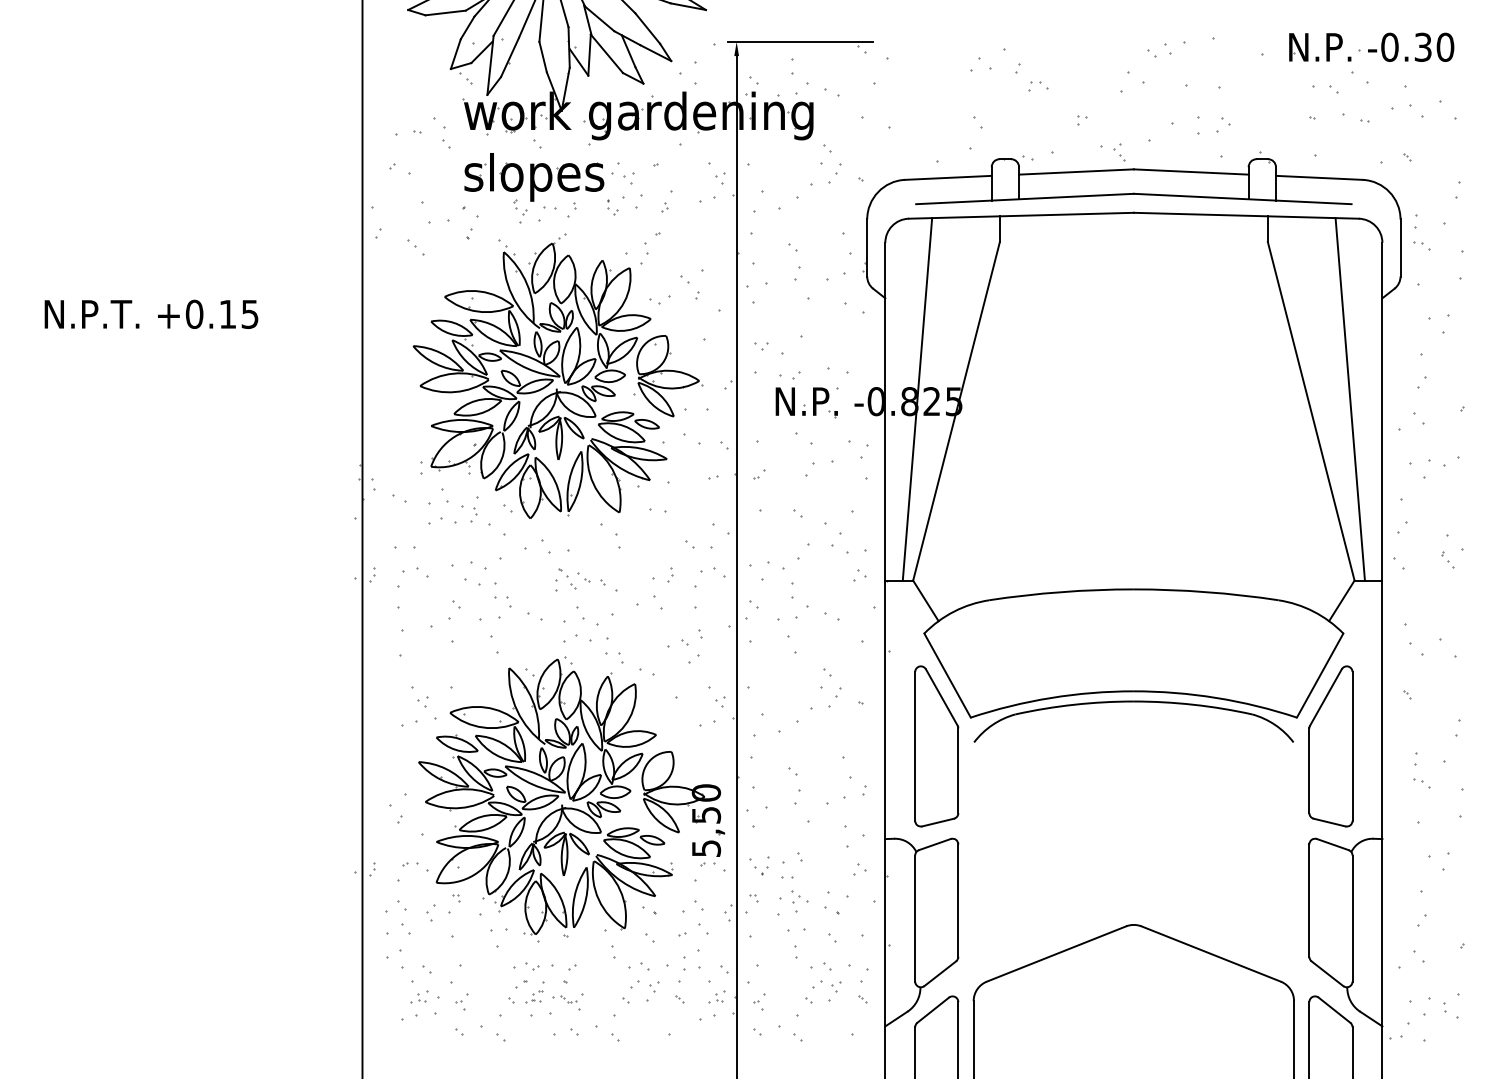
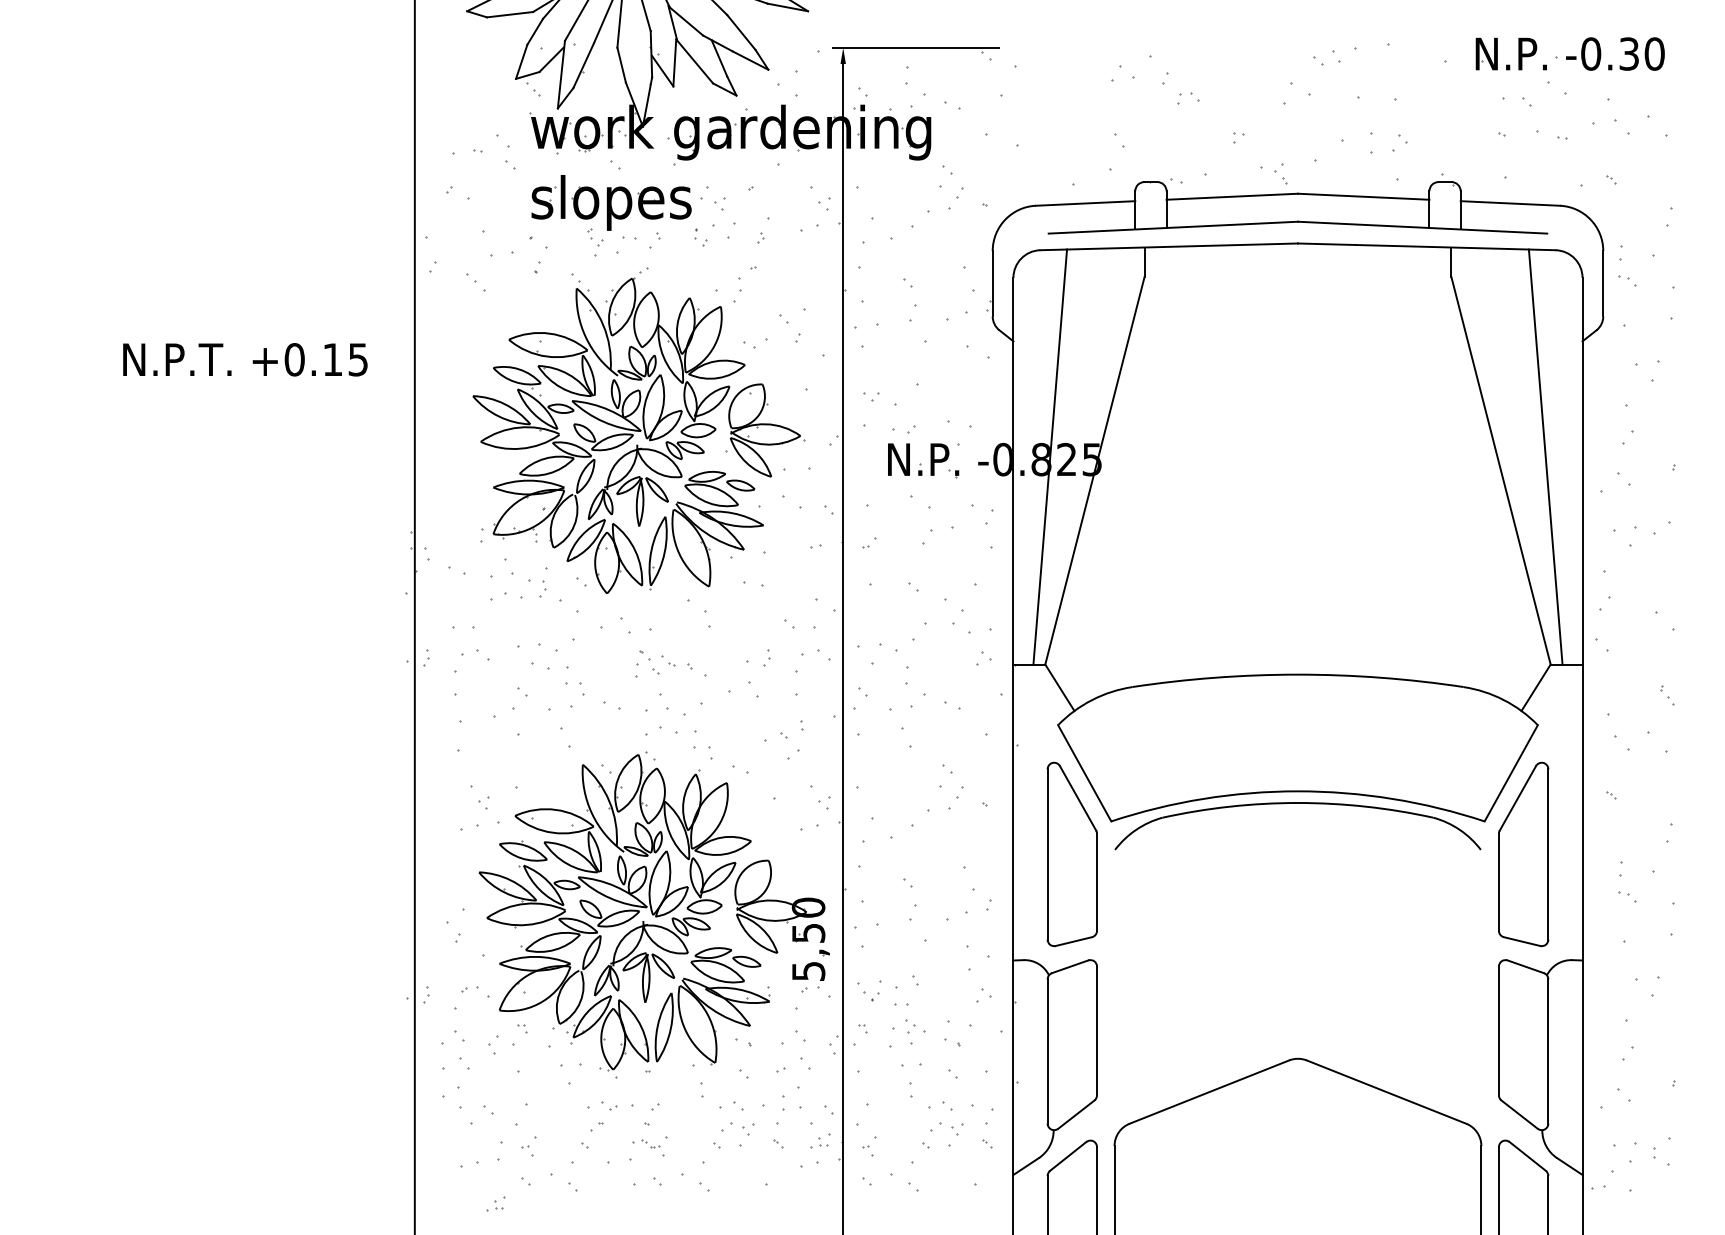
text: (151, 313) -> (245, 358), moved
part: (1447, 559) -> (1667, 695), moved
part: (534, 992) -> (611, 1136), removed
part: (419, 996) -> (496, 1203), moved

